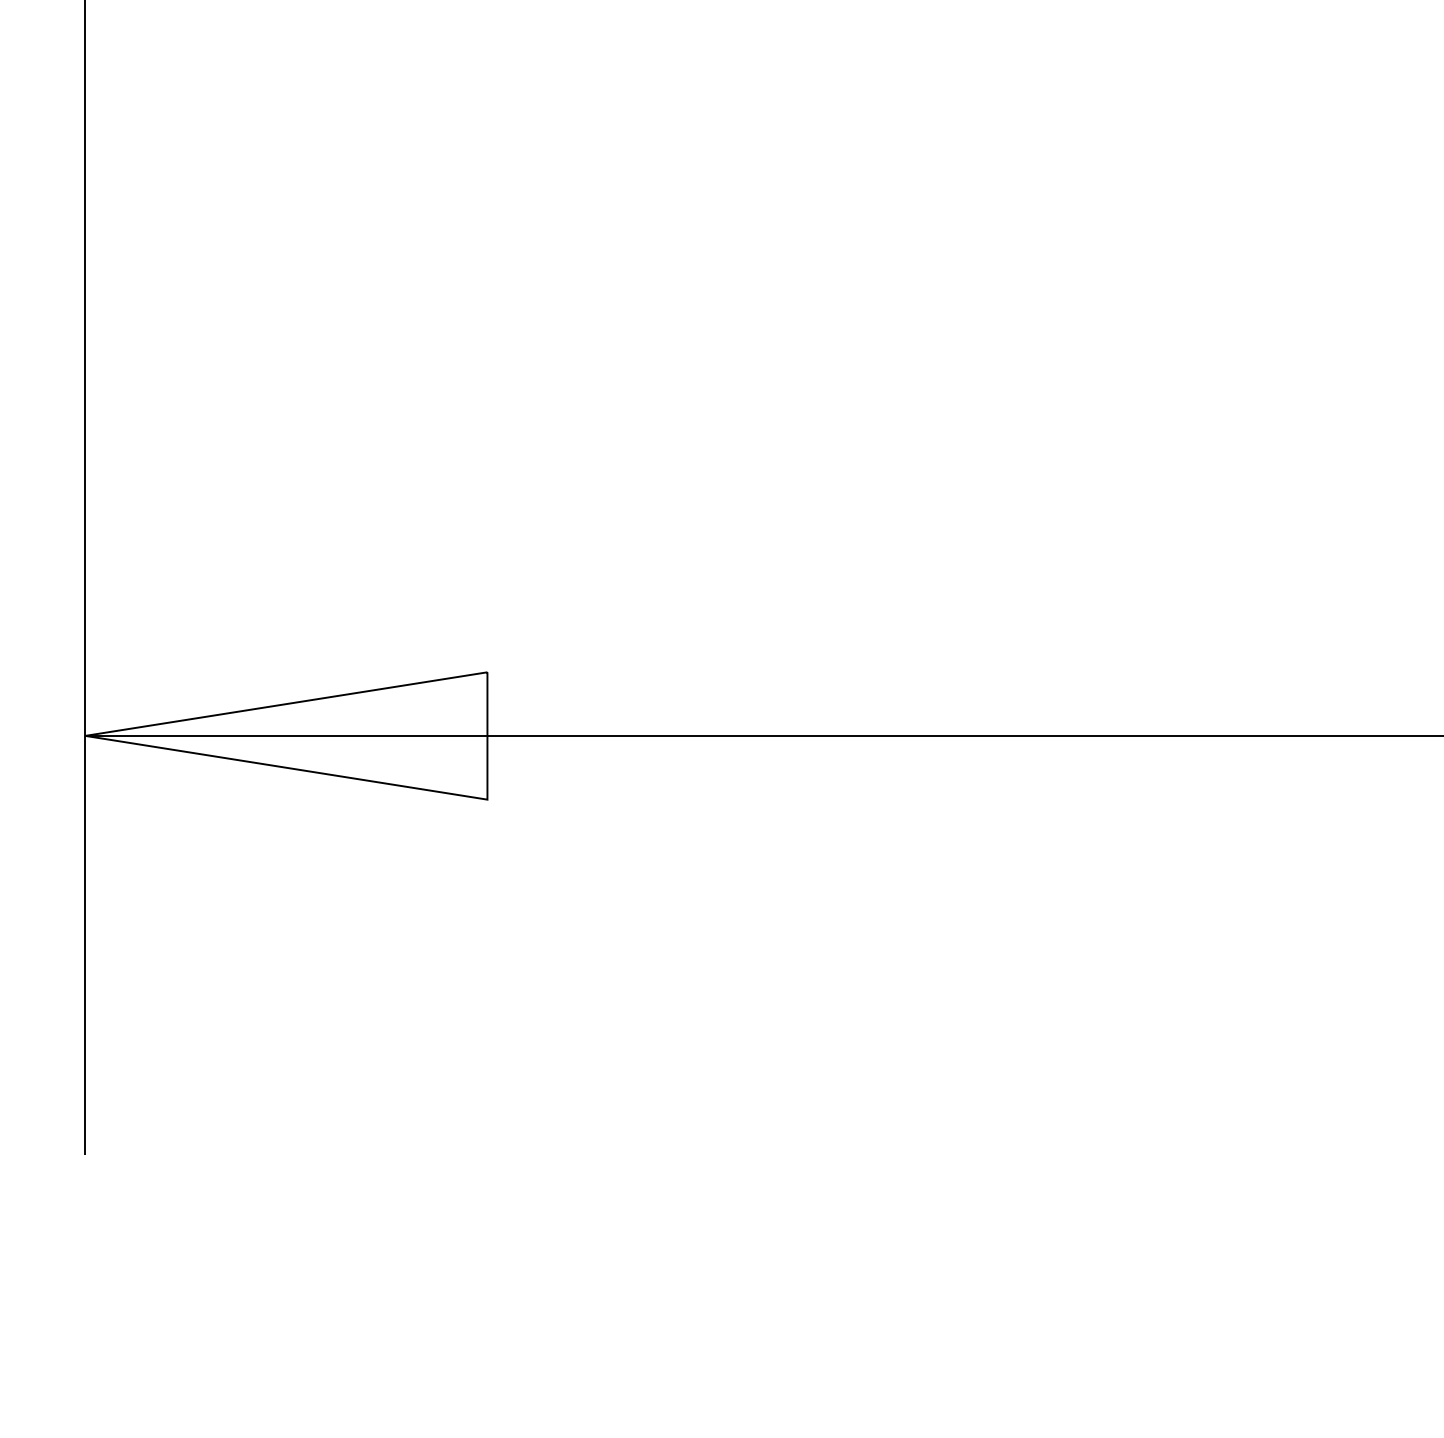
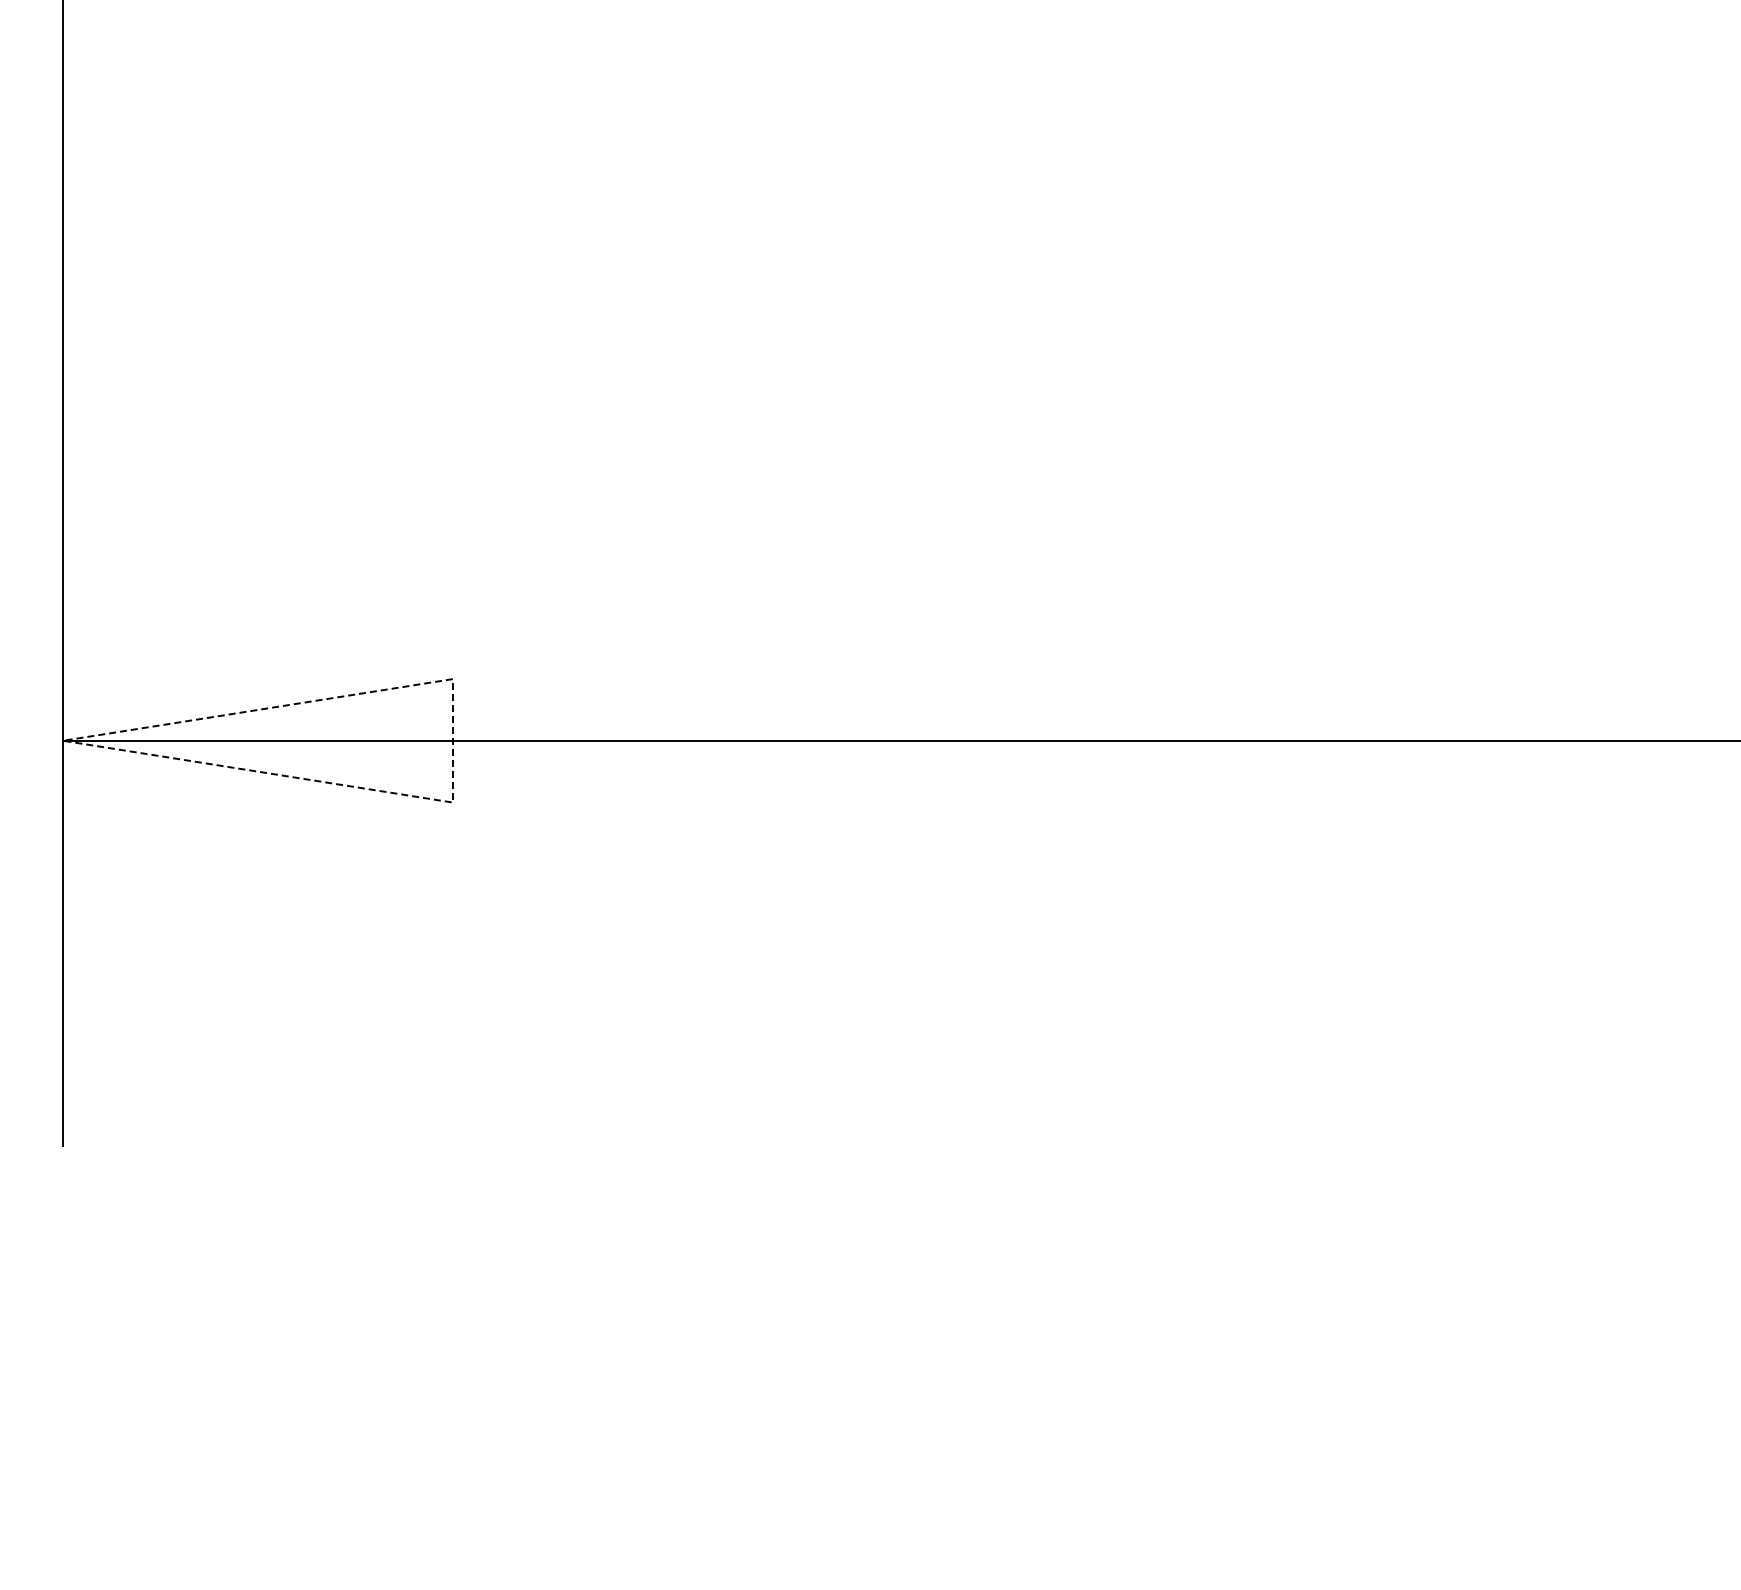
line: (148, 745) -> (124, 750), solid -> dashed

